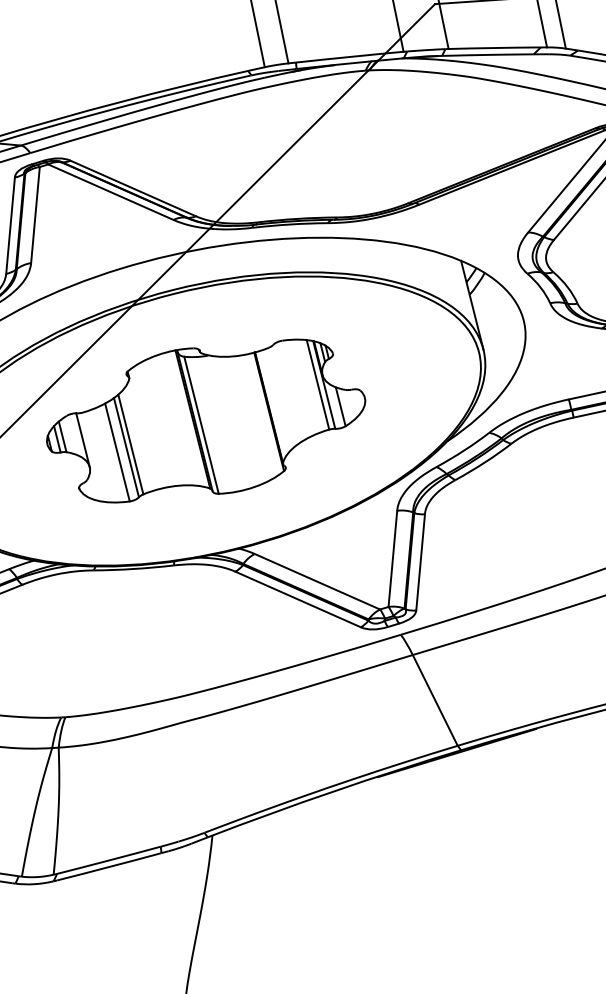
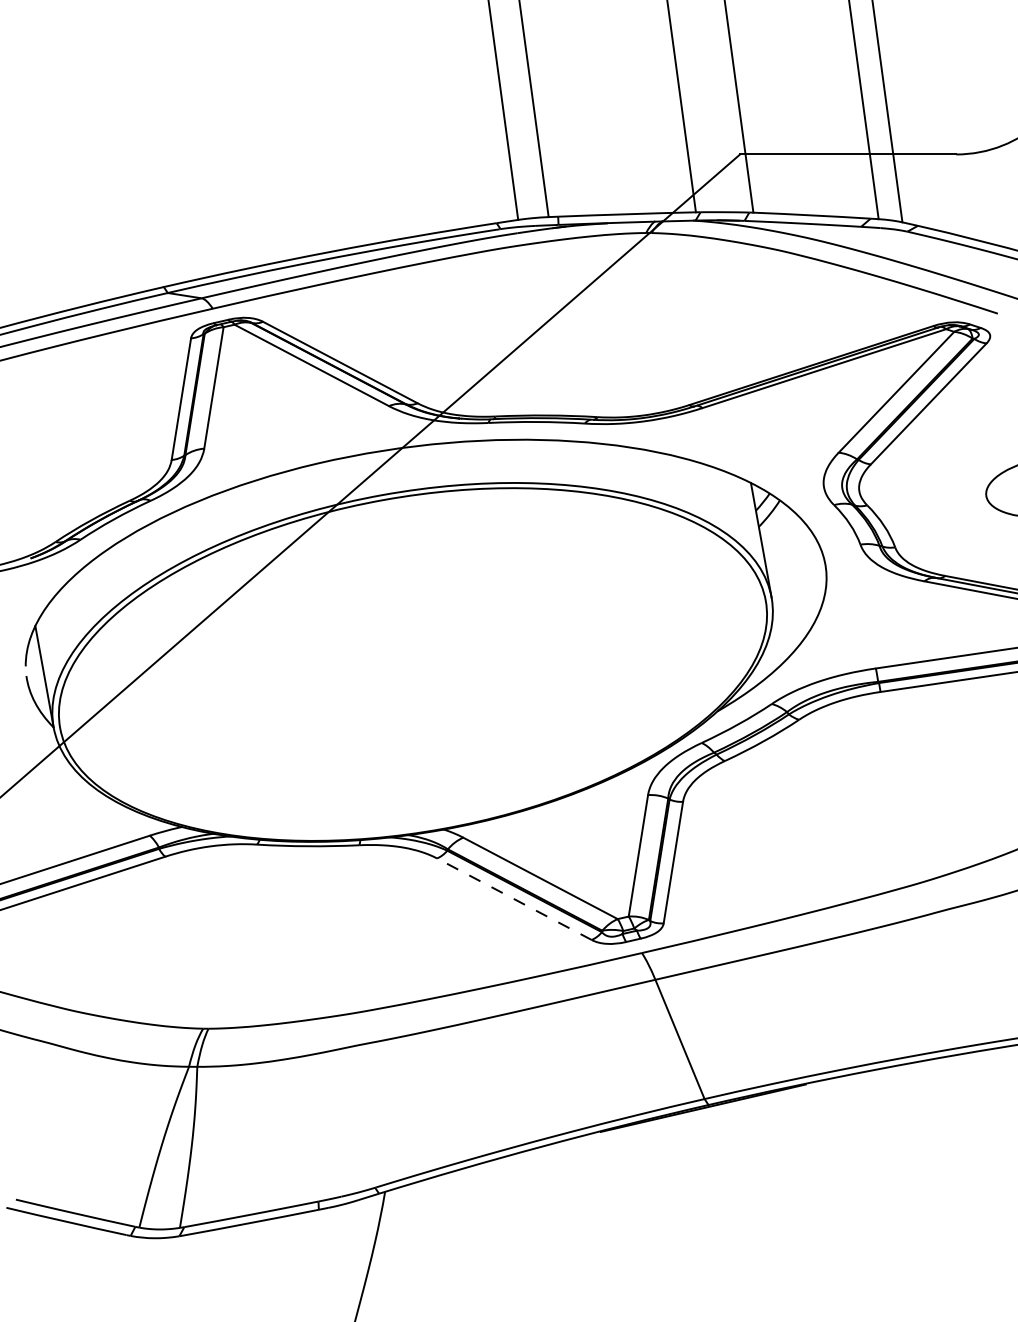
part: (205, 421) -> (412, 664), removed
line: (297, 598) -> (513, 898), solid -> dashed

